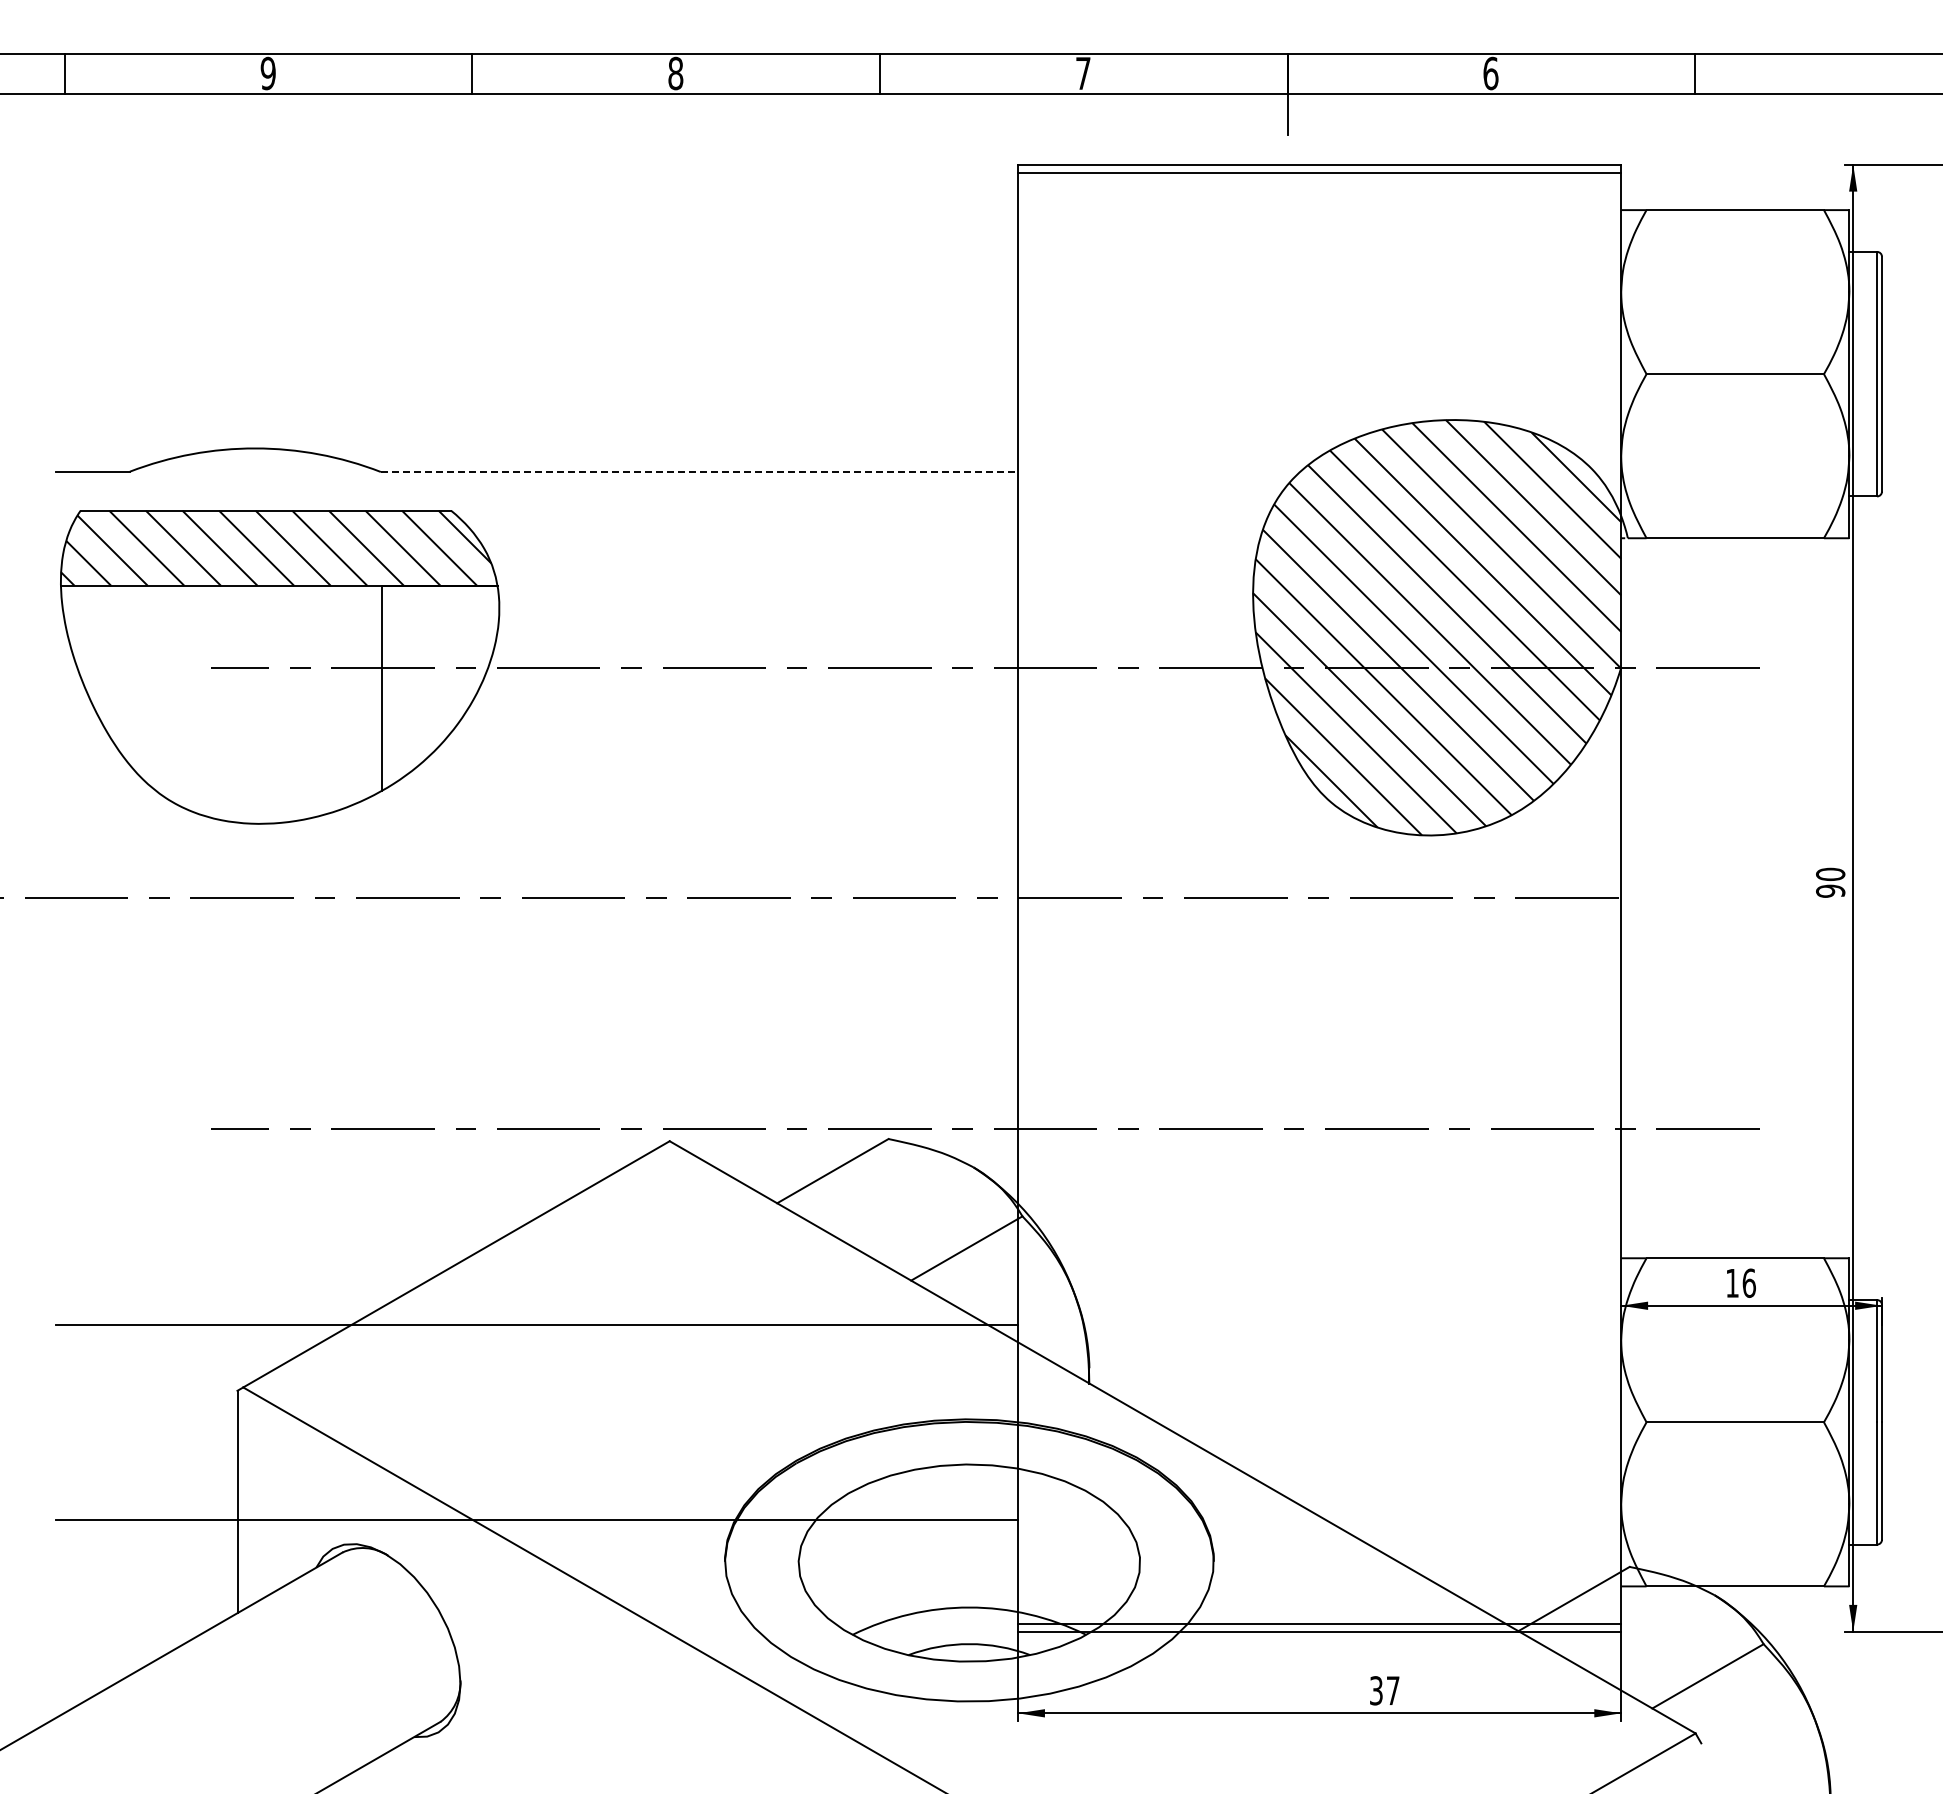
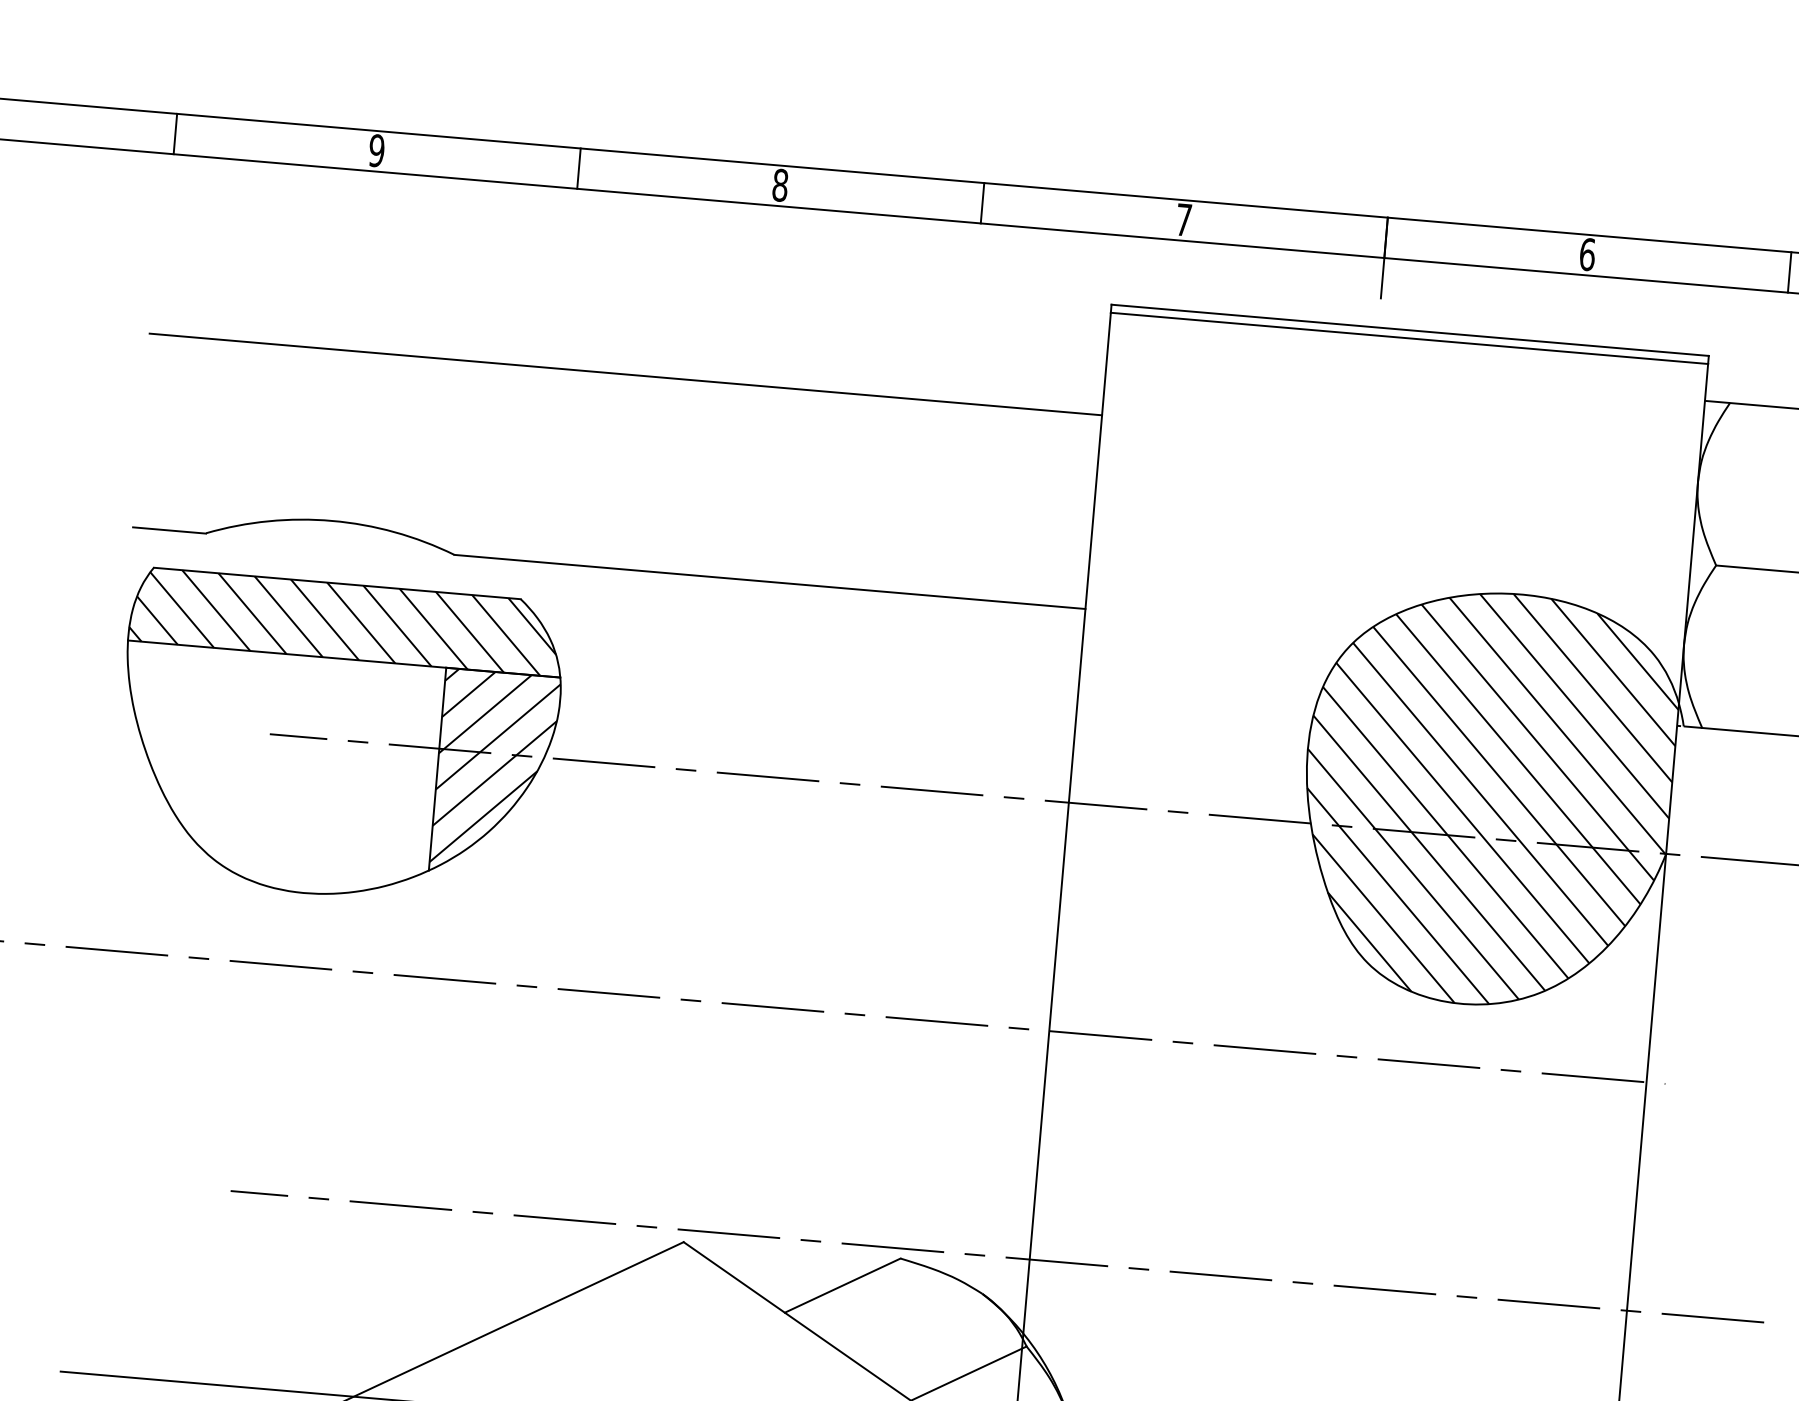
line: (537, 276) -> (626, 374), added
line: (699, 472) -> (769, 582), dashed -> solid
hatch: (440, 683) -> (495, 769), added

